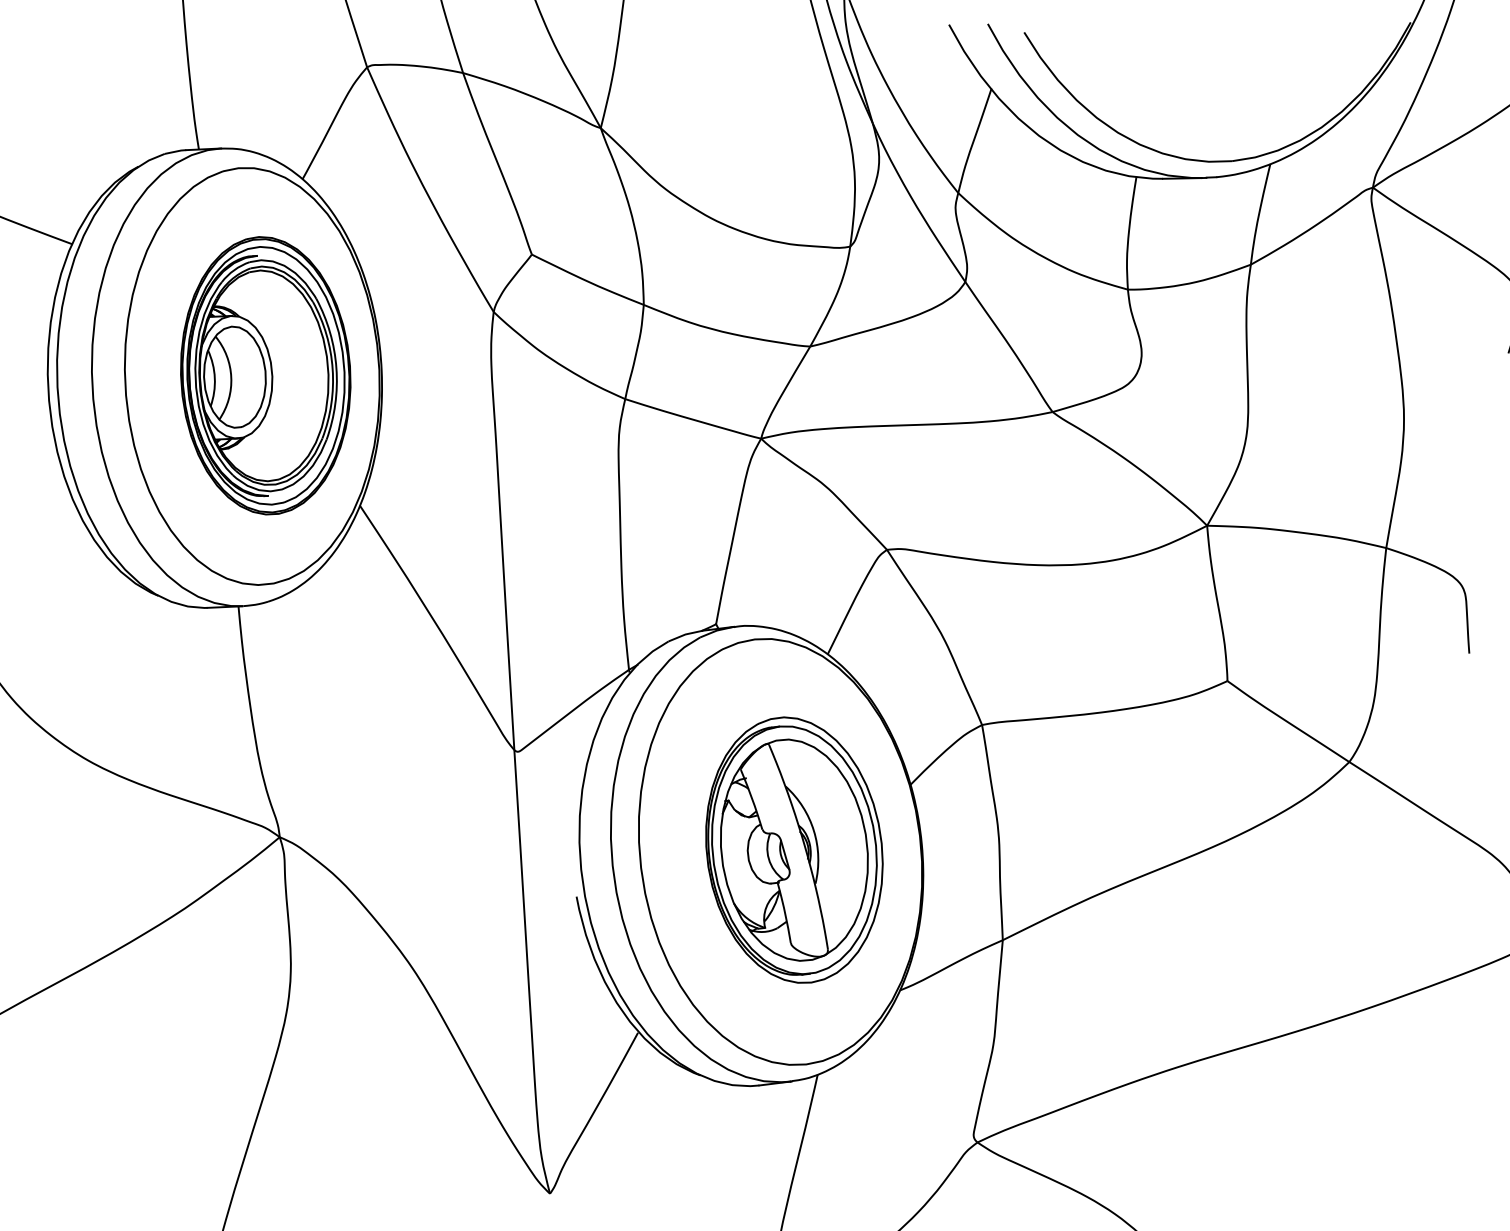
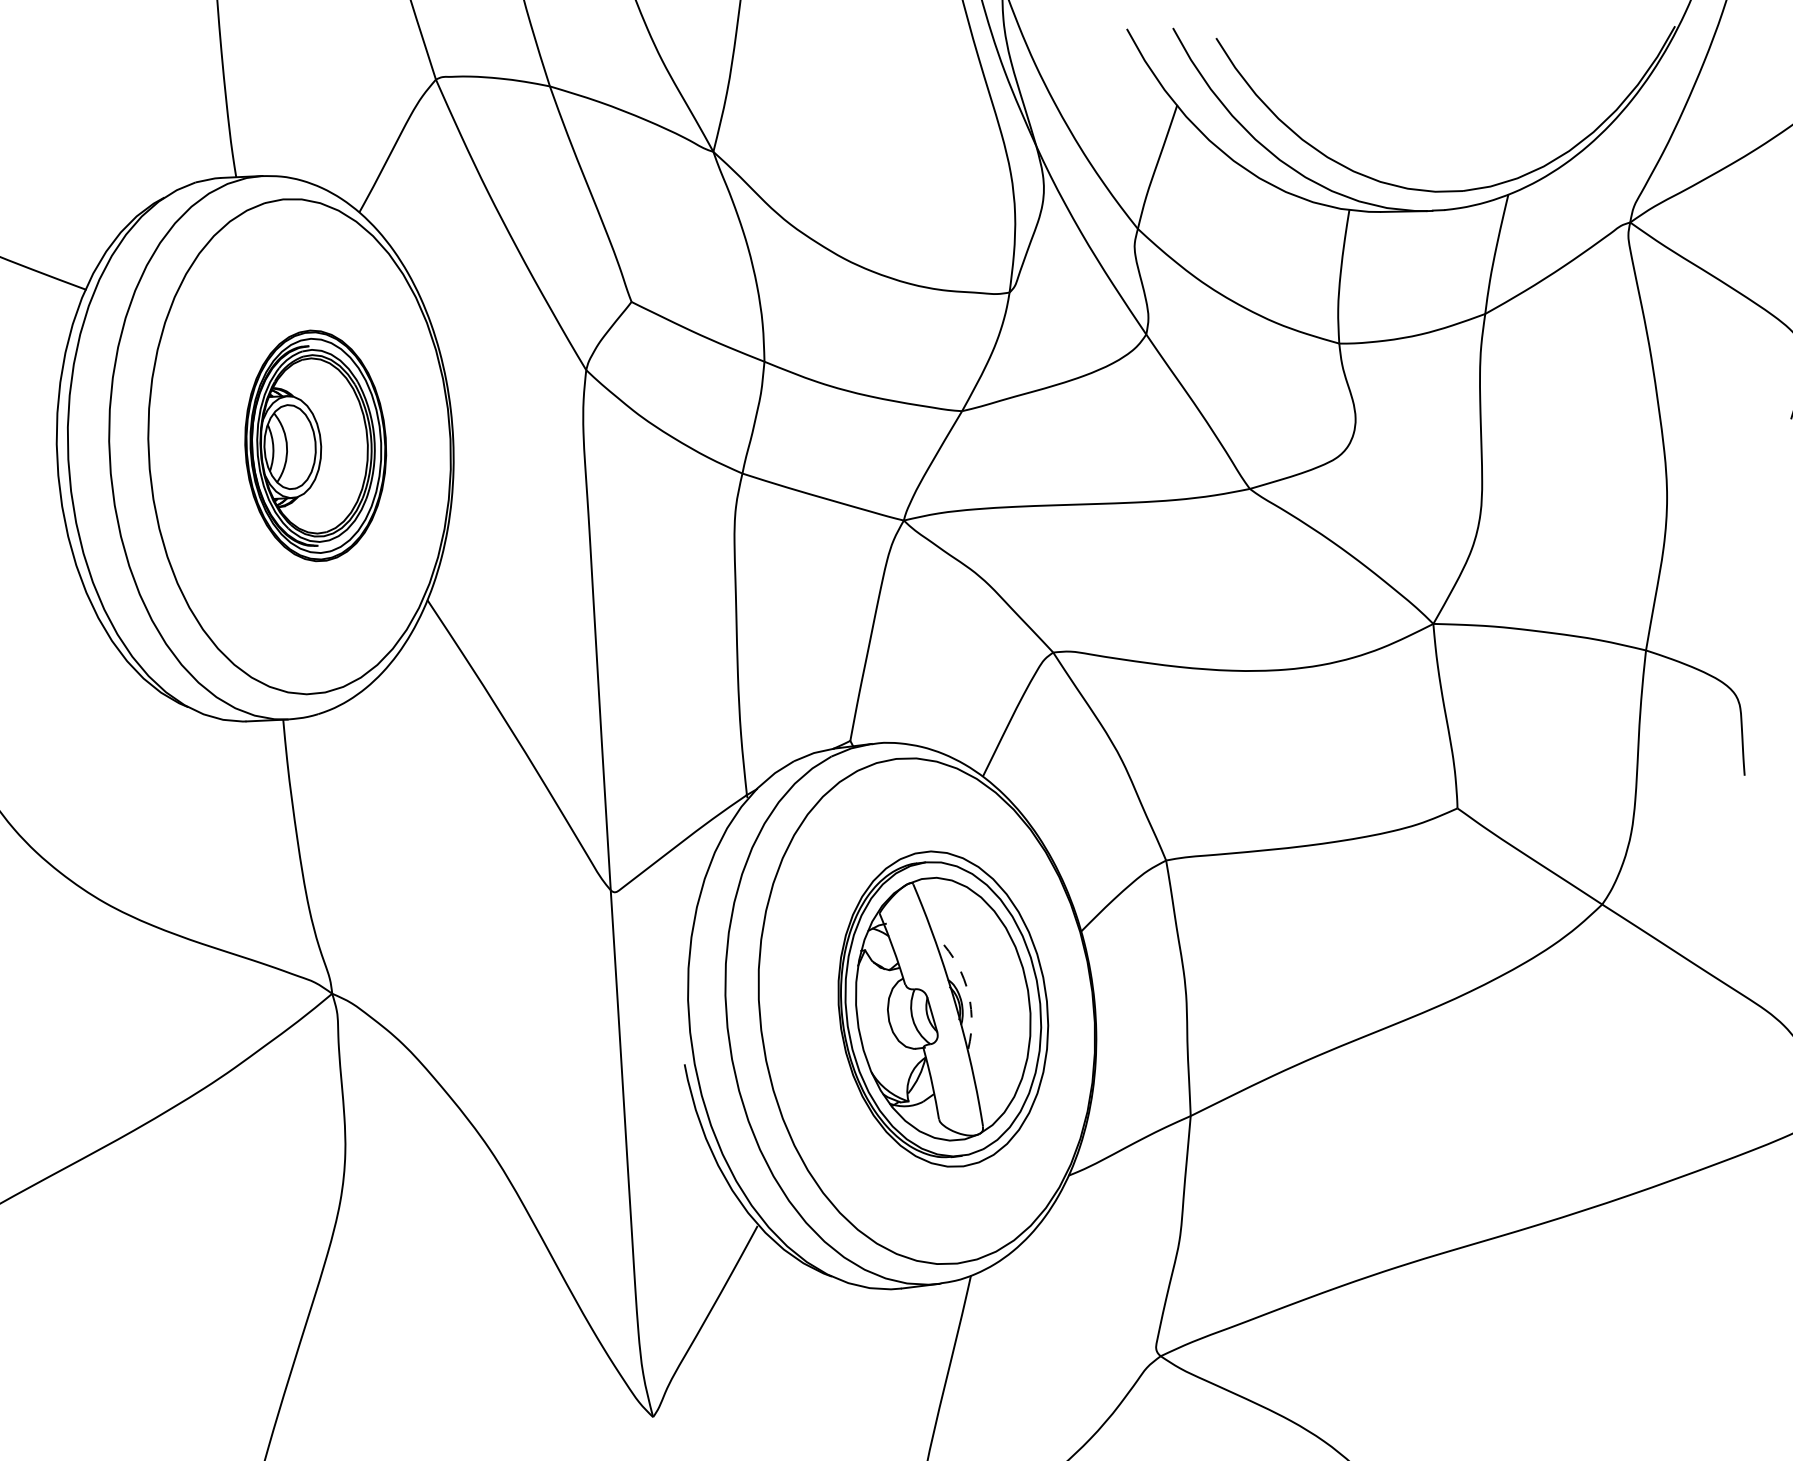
part: (265, 375) -> (315, 445), size x0.7
arc: (813, 831) -> (966, 986), solid -> dashed

